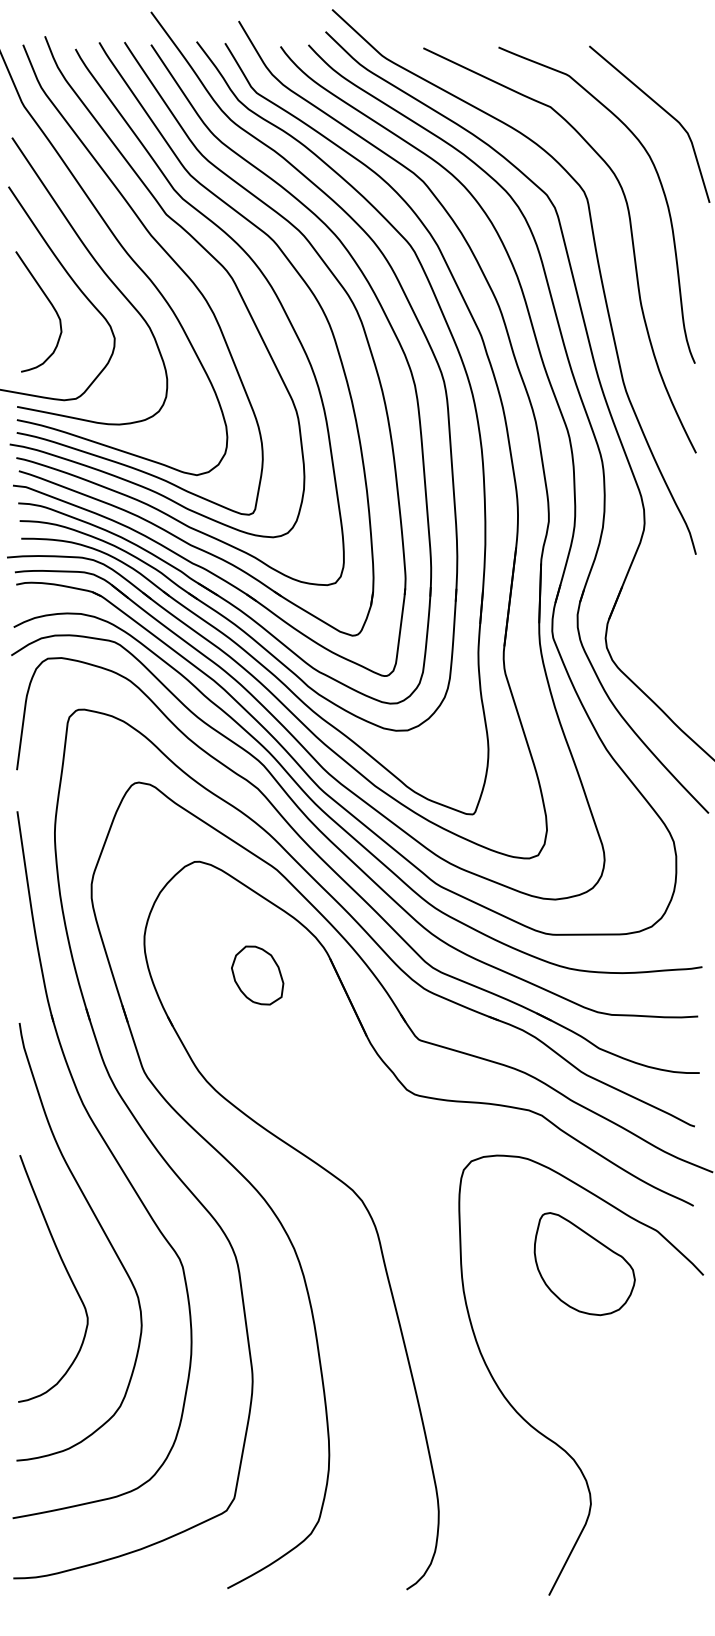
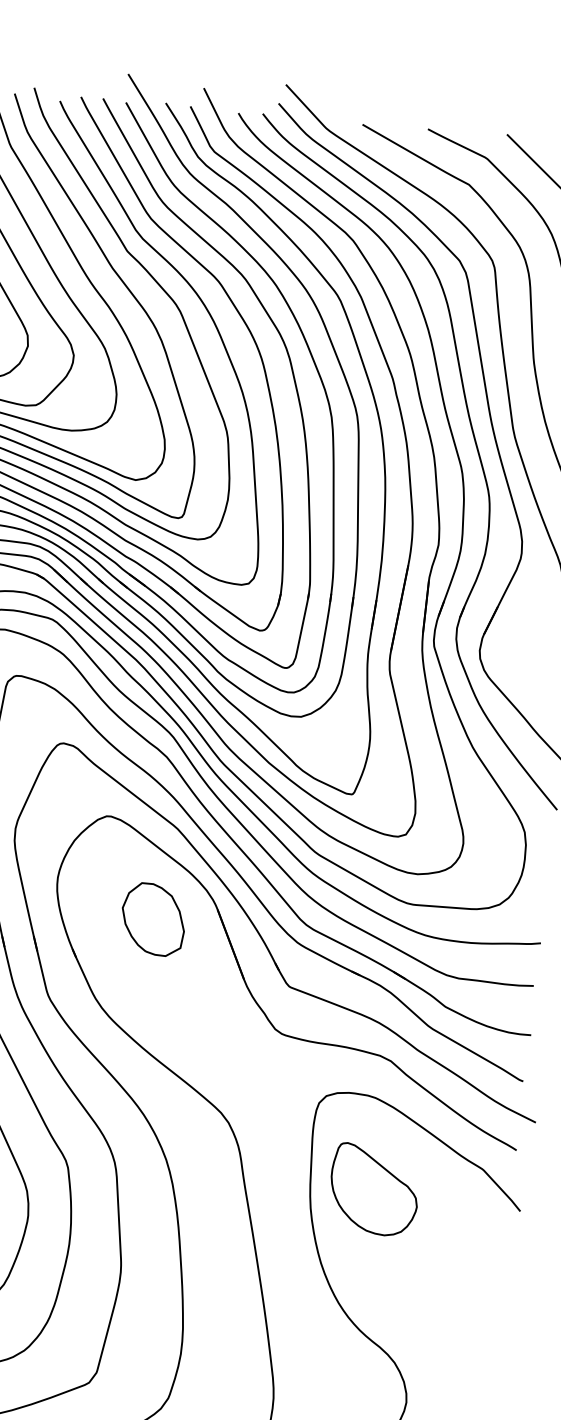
part: (257, 975) -> (153, 919), size x1.4
part: (584, 1264) -> (374, 1190), moved

